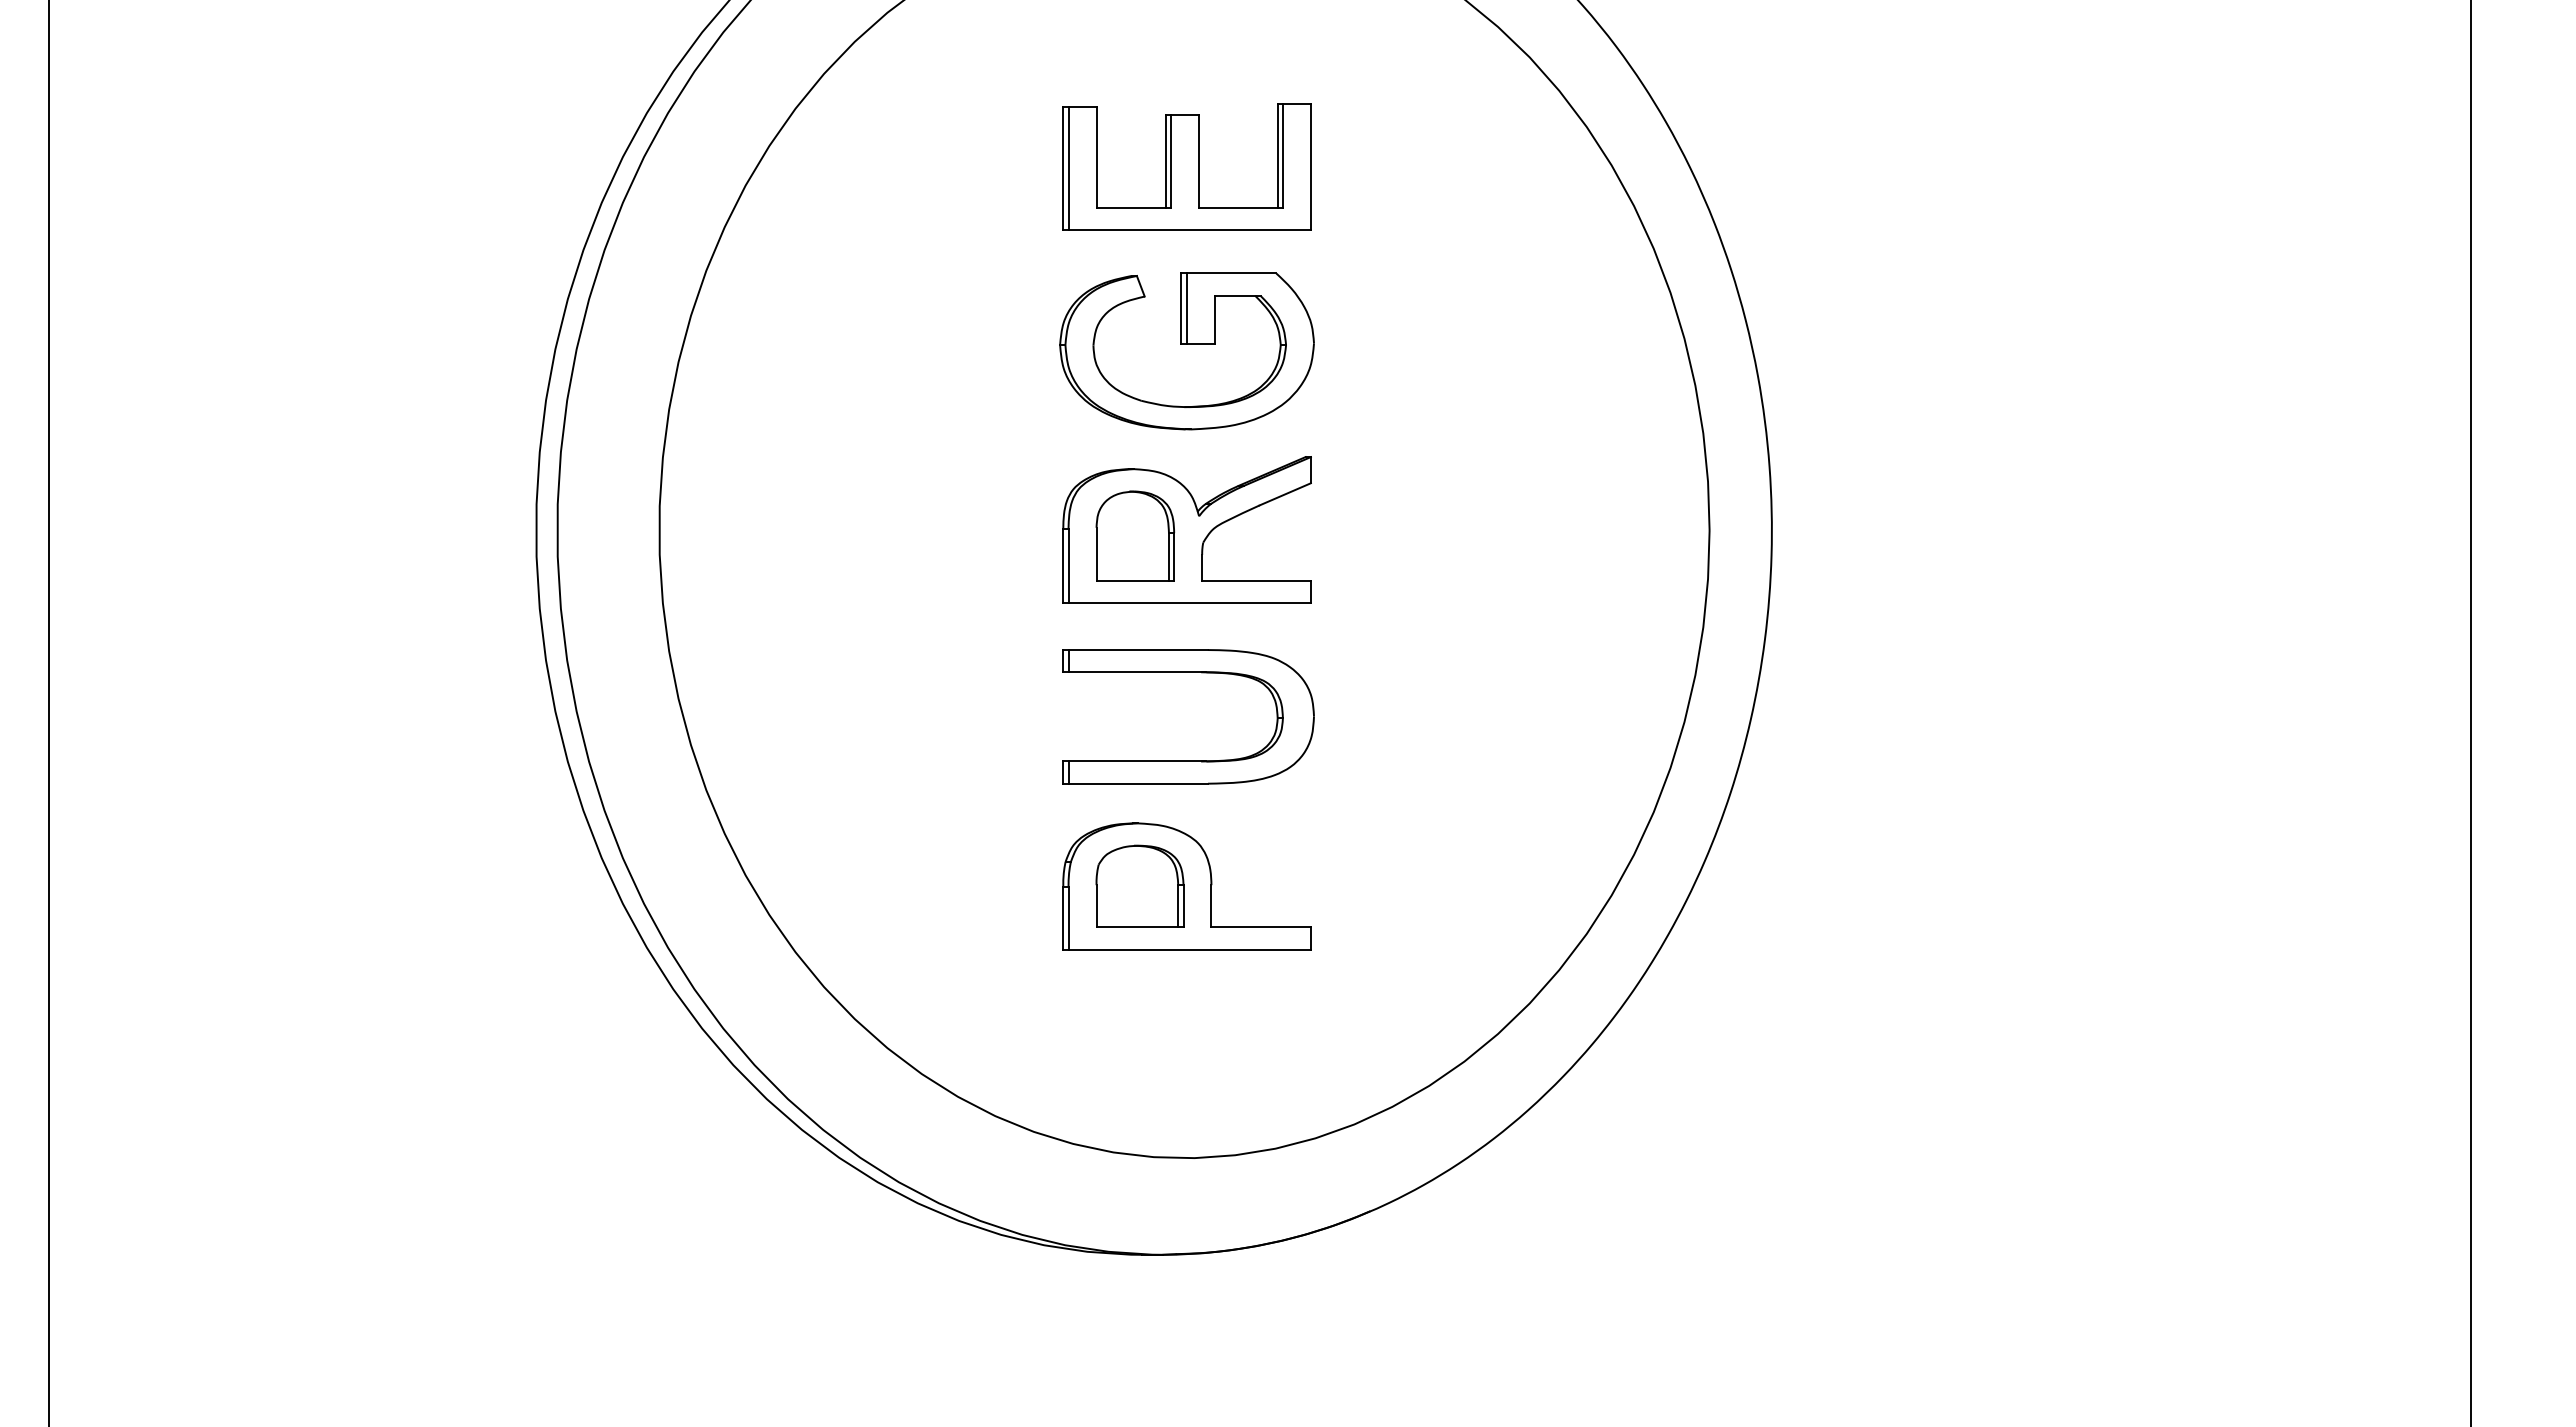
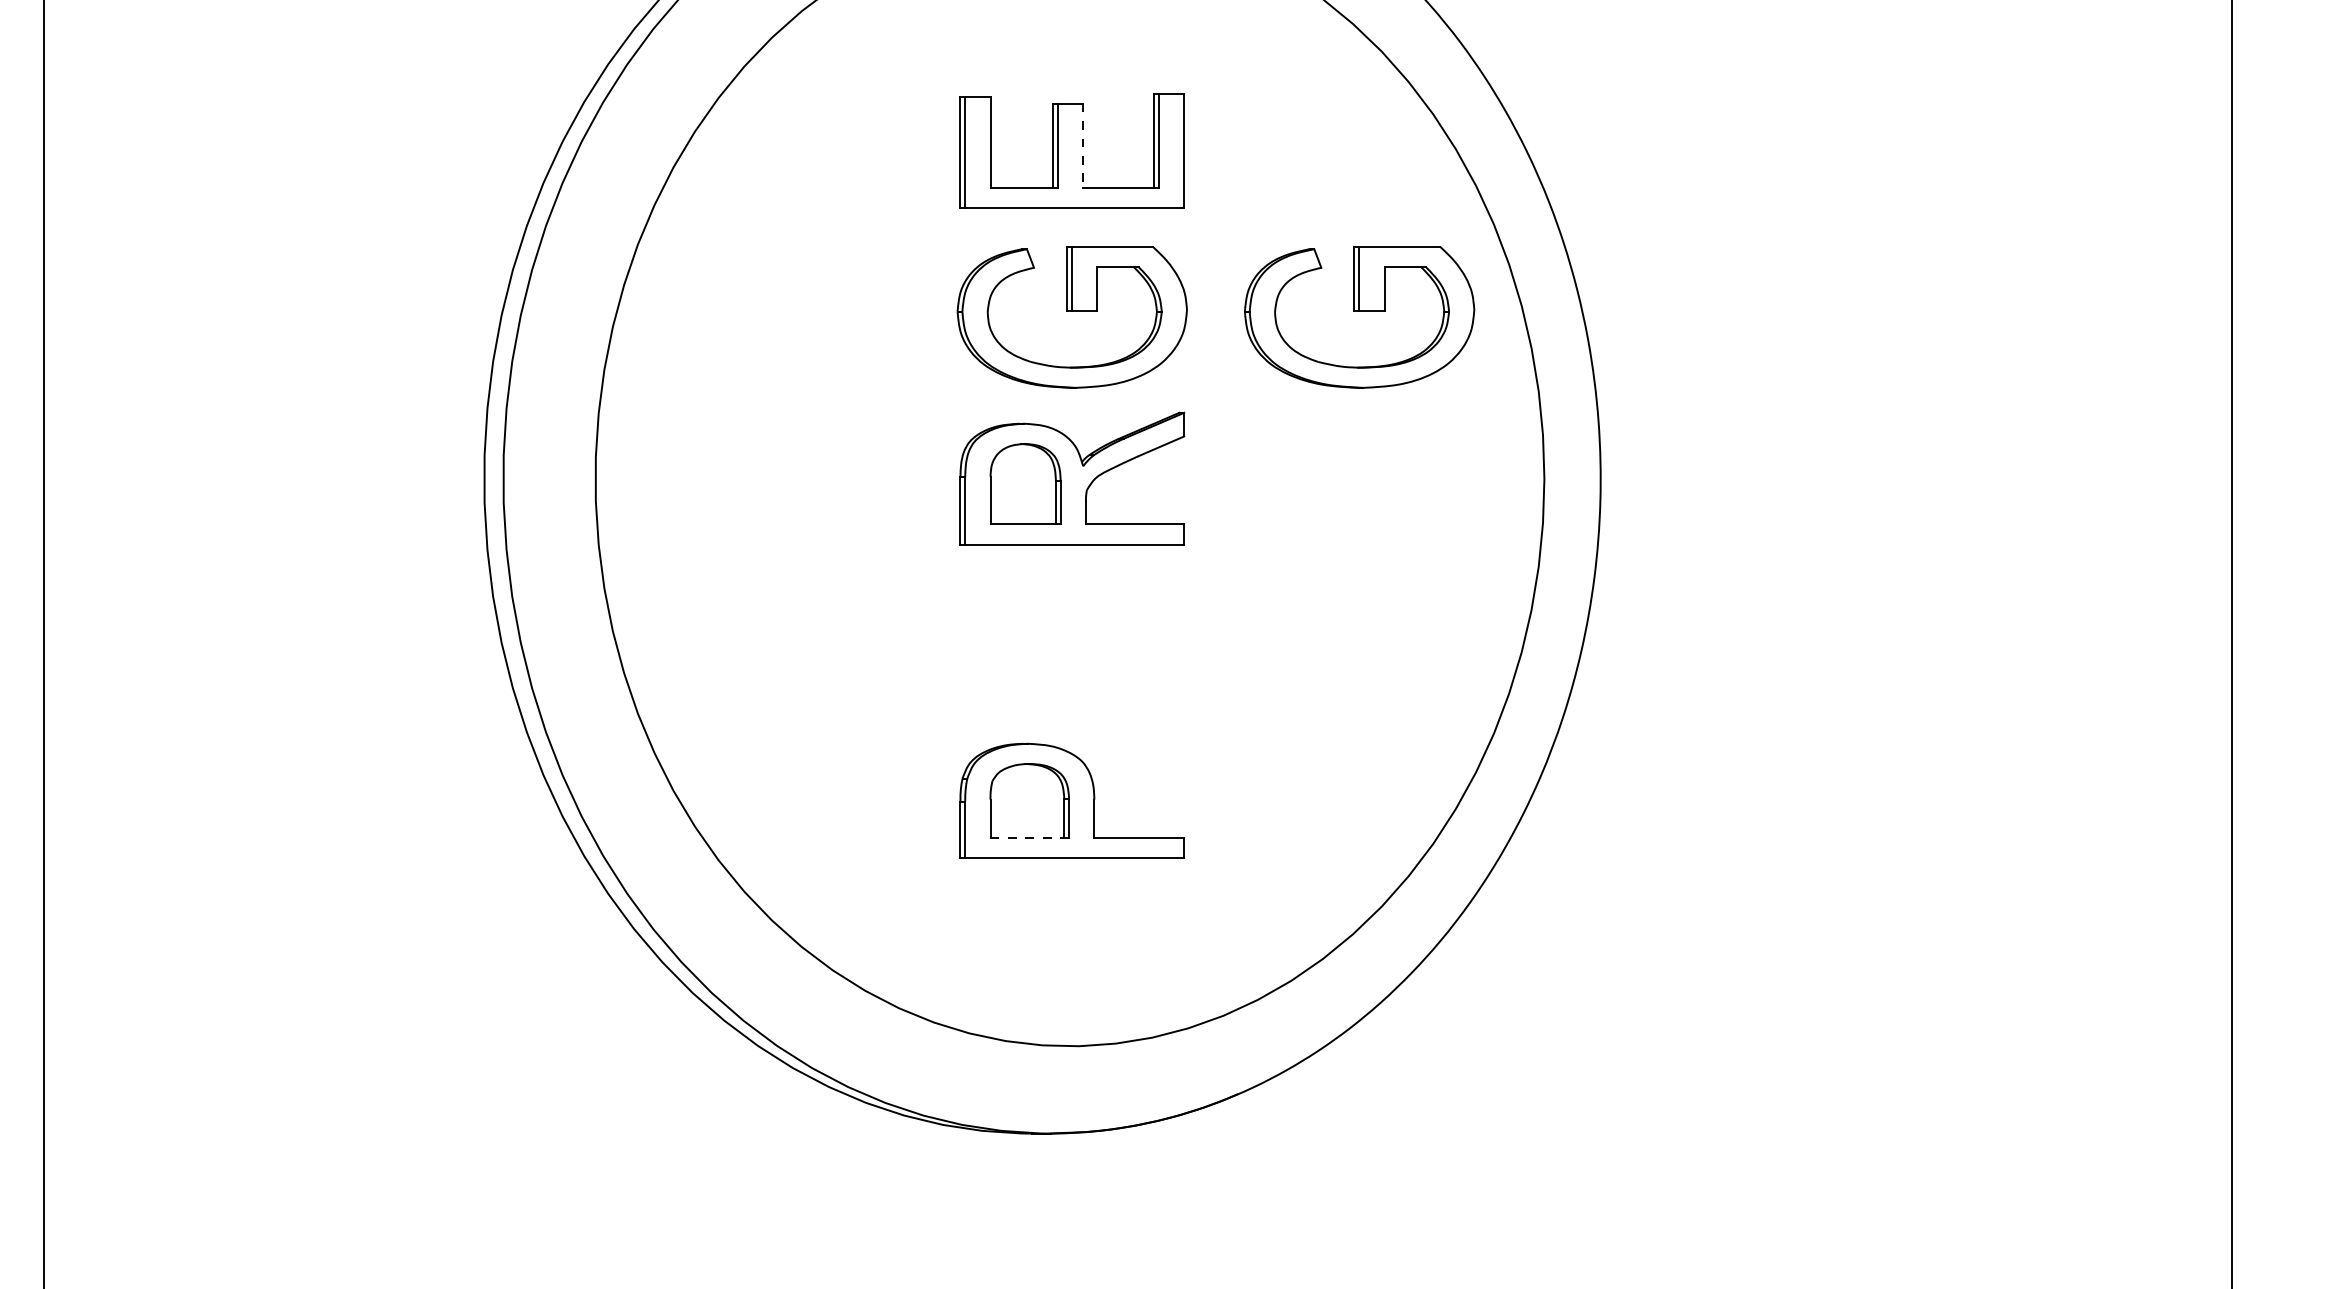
line: (1199, 161) -> (1083, 145), solid -> dashed
part: (1504, 344) -> (1359, 311), added
part: (1188, 672) -> (1073, 607), removed
line: (1140, 927) -> (1030, 837), solid -> dashed

